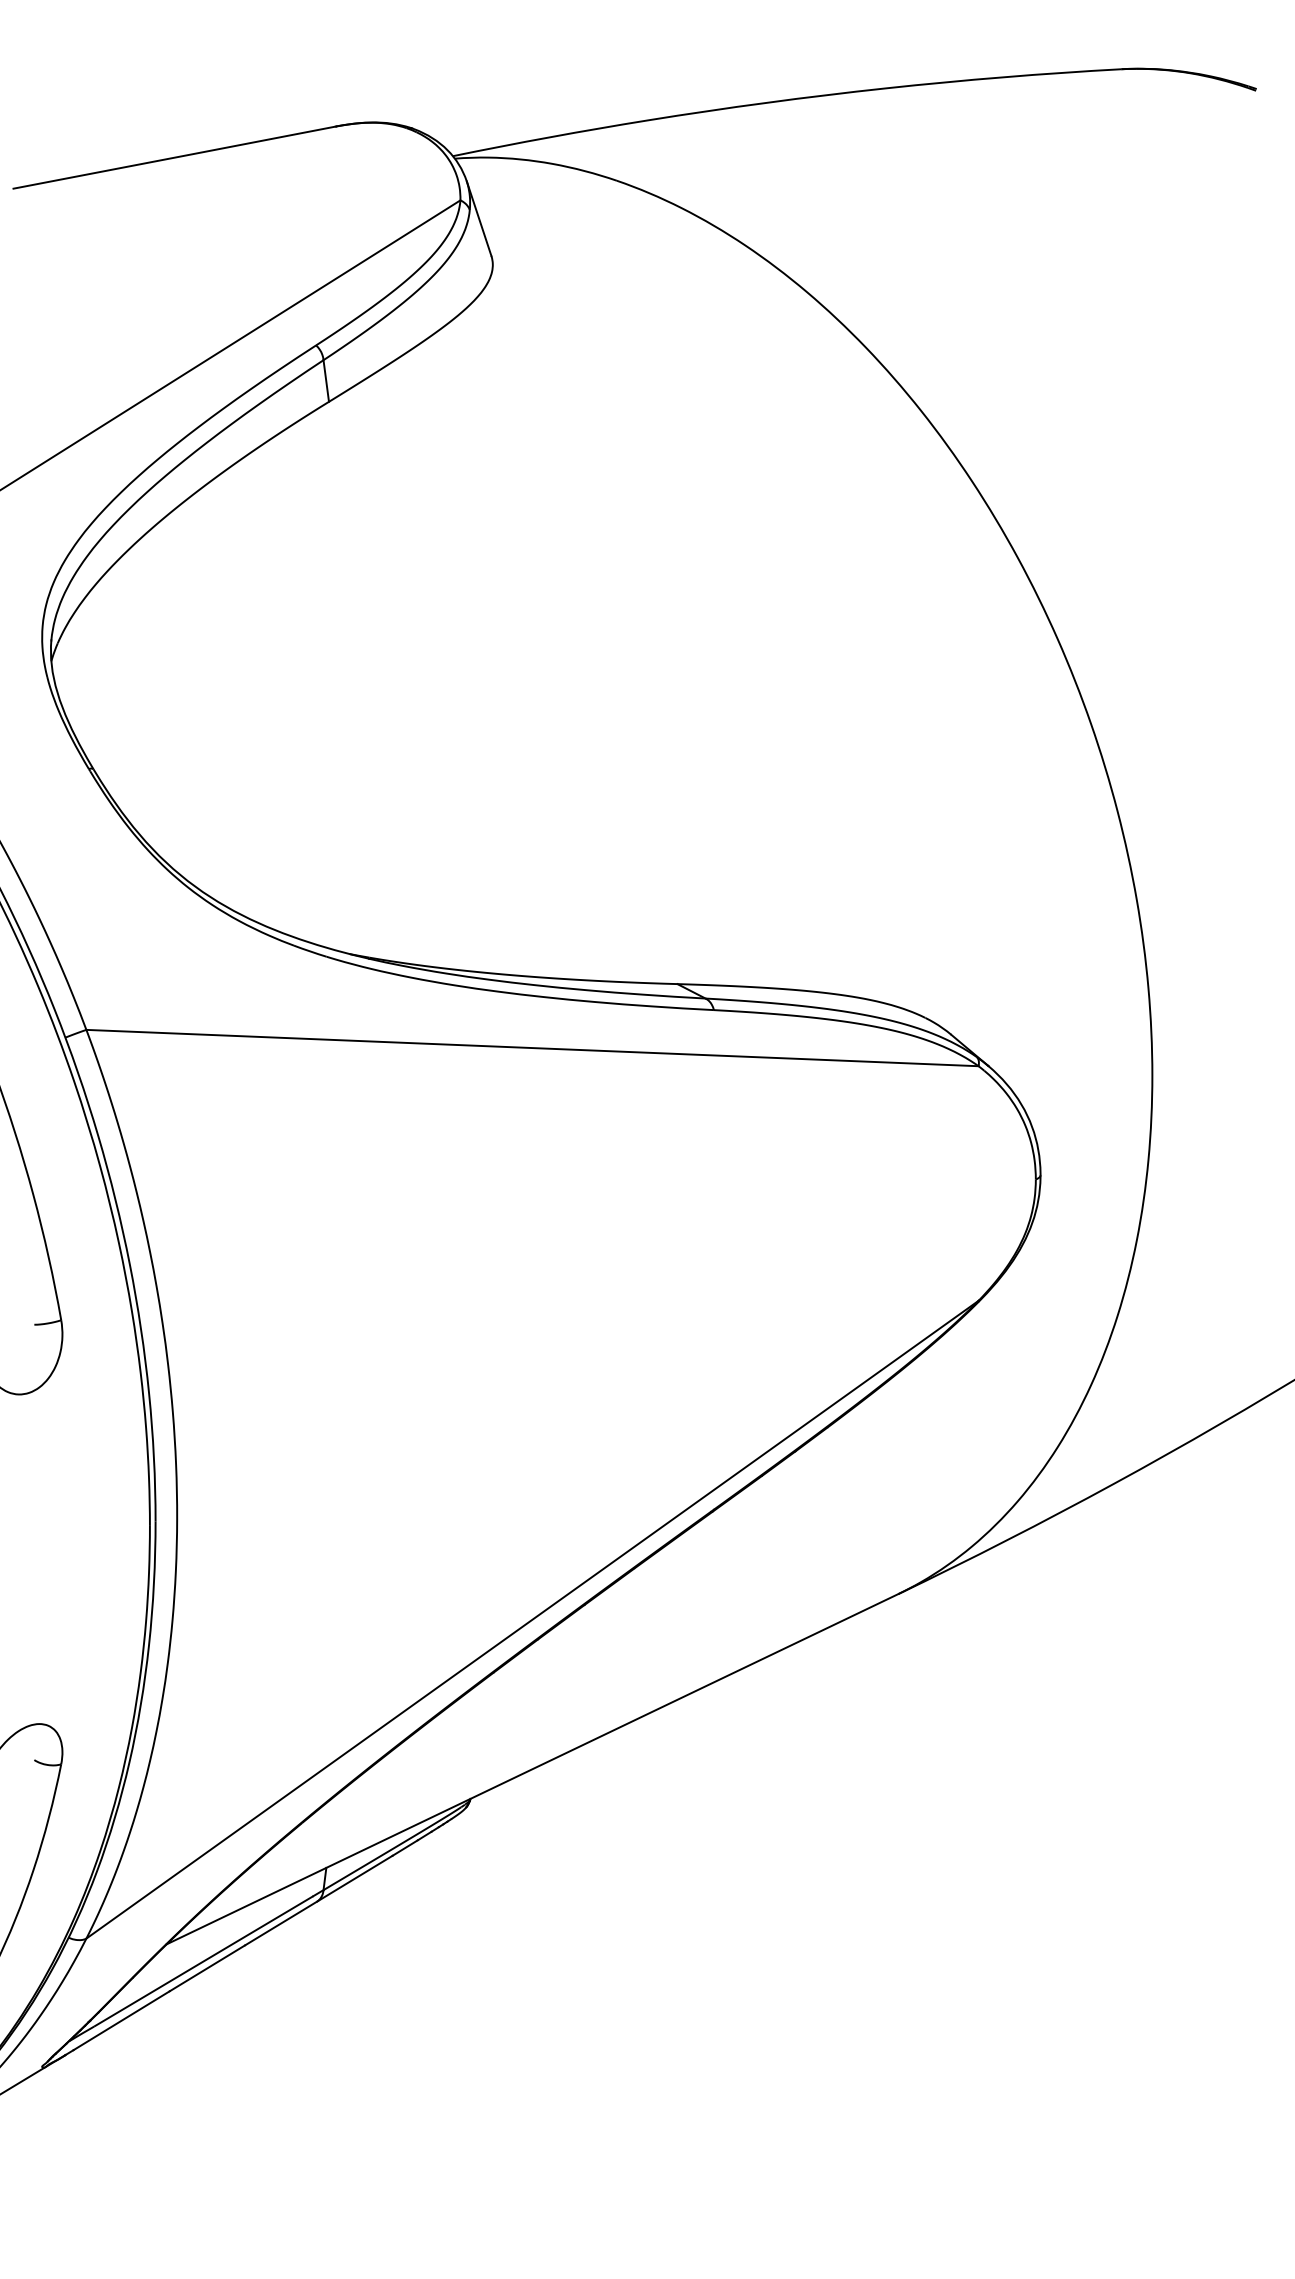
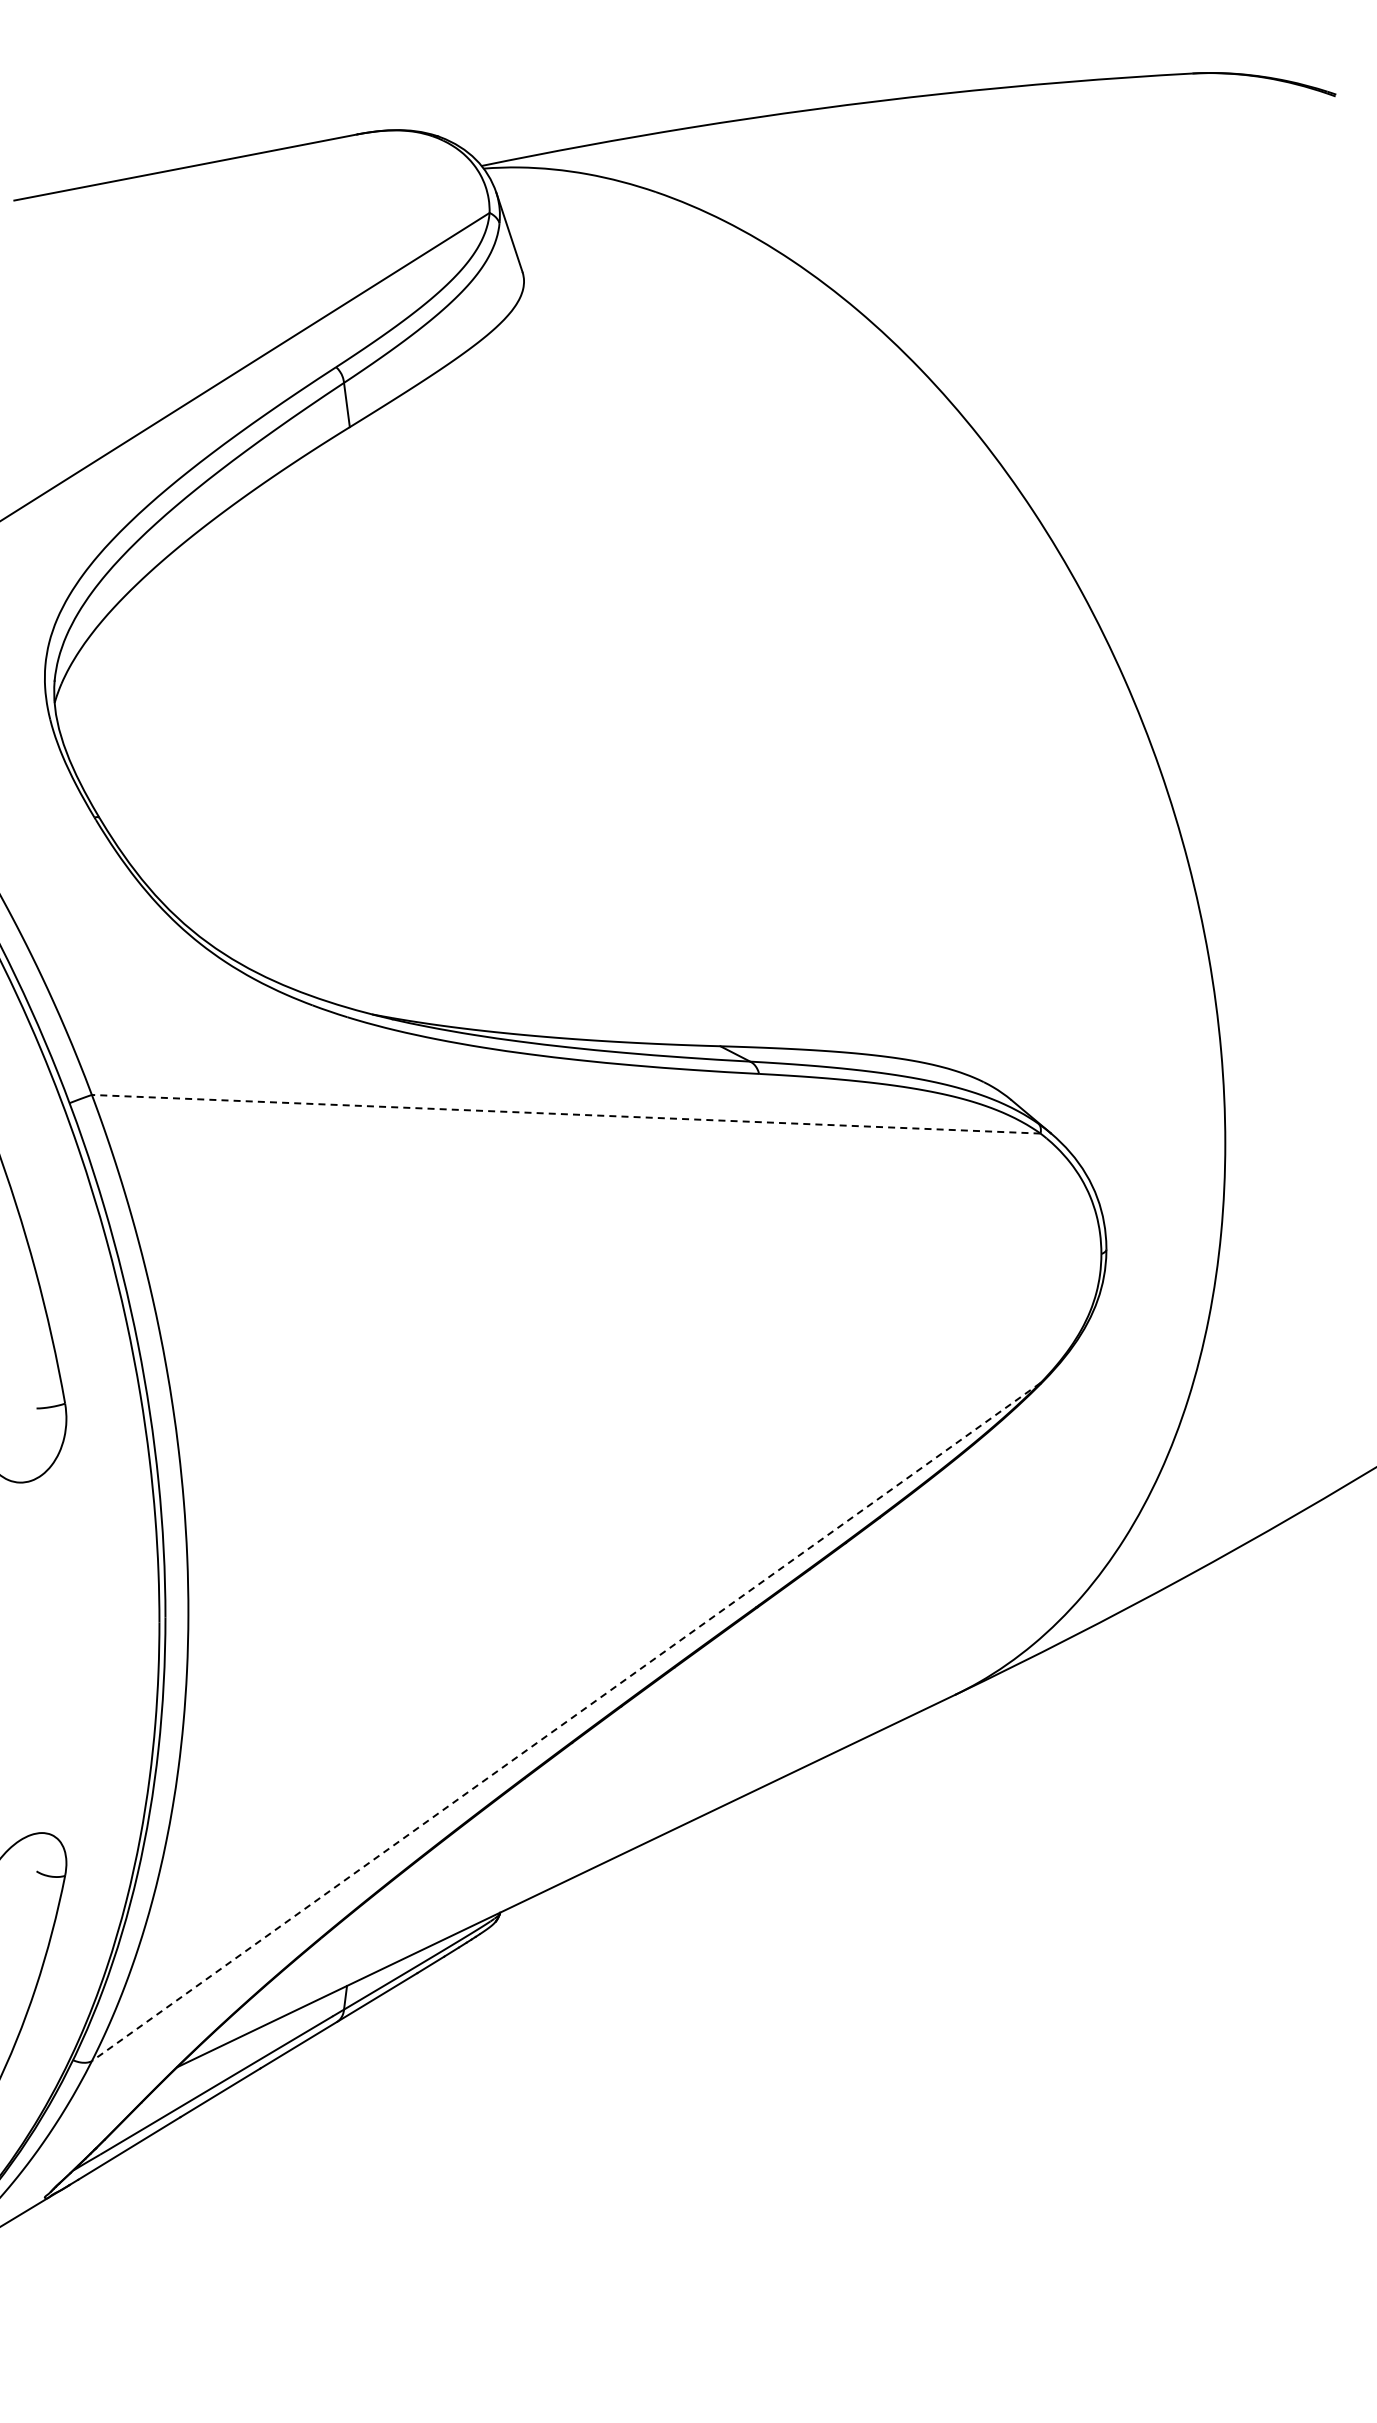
line: (532, 1048) -> (566, 1114), solid -> dashed
line: (531, 1620) -> (565, 1722), solid -> dashed

